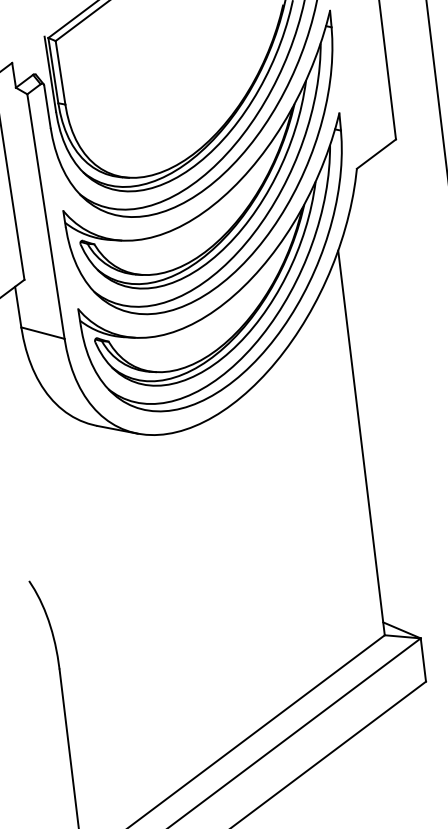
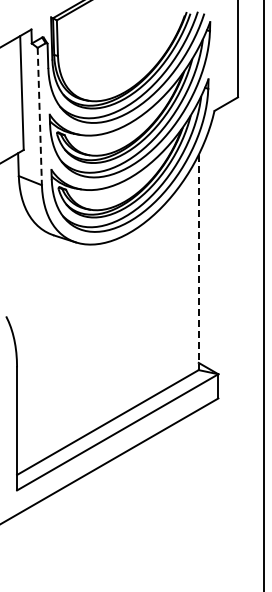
line: (45, 216) -> (39, 116), solid -> dashed
line: (361, 443) -> (198, 262), solid -> dashed

